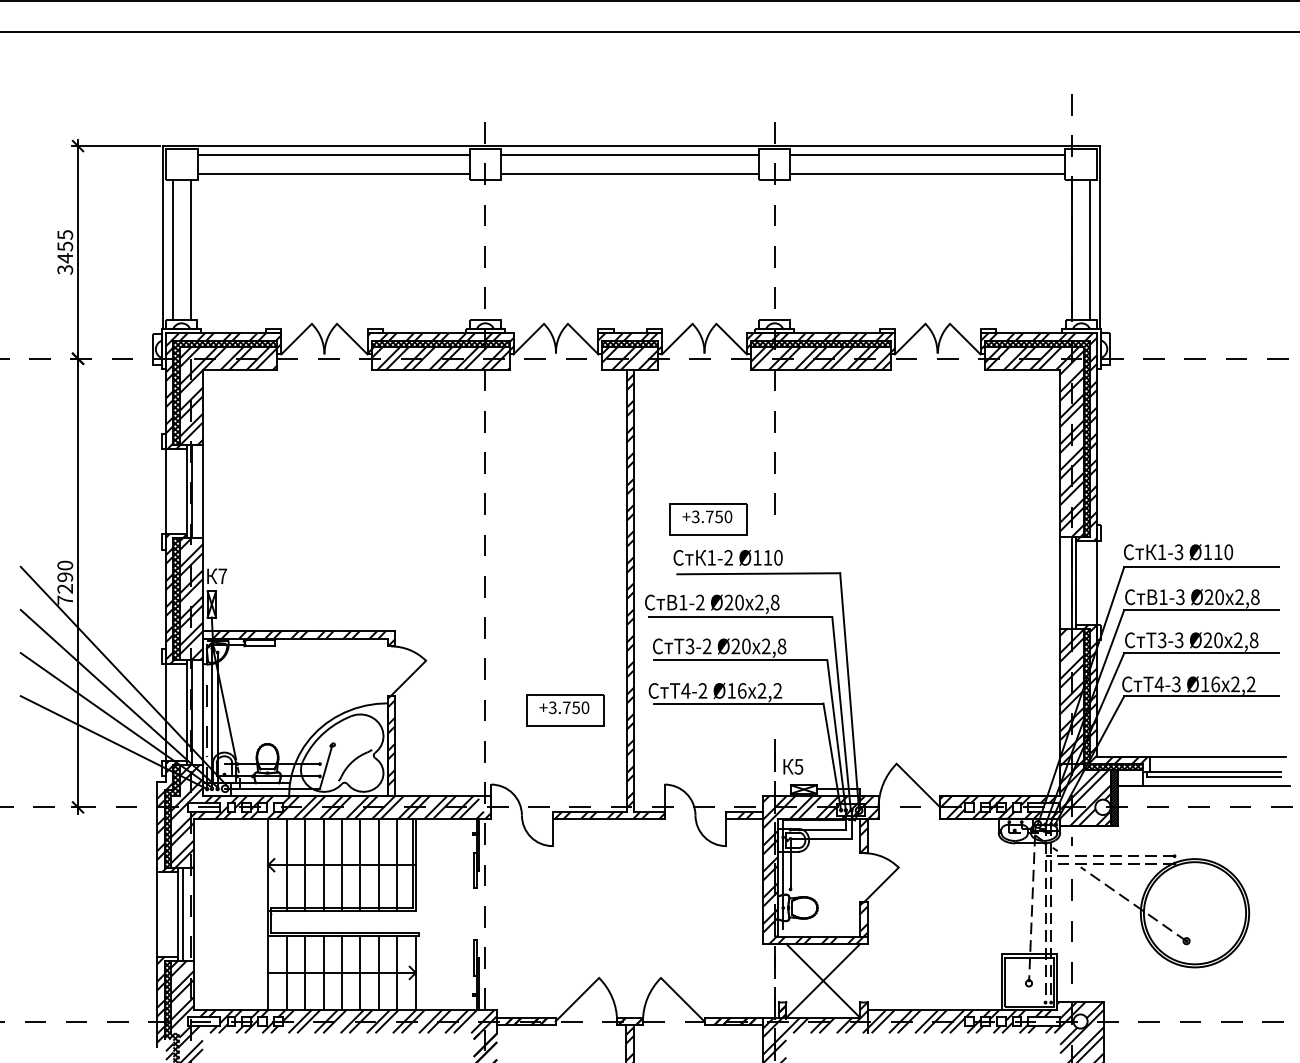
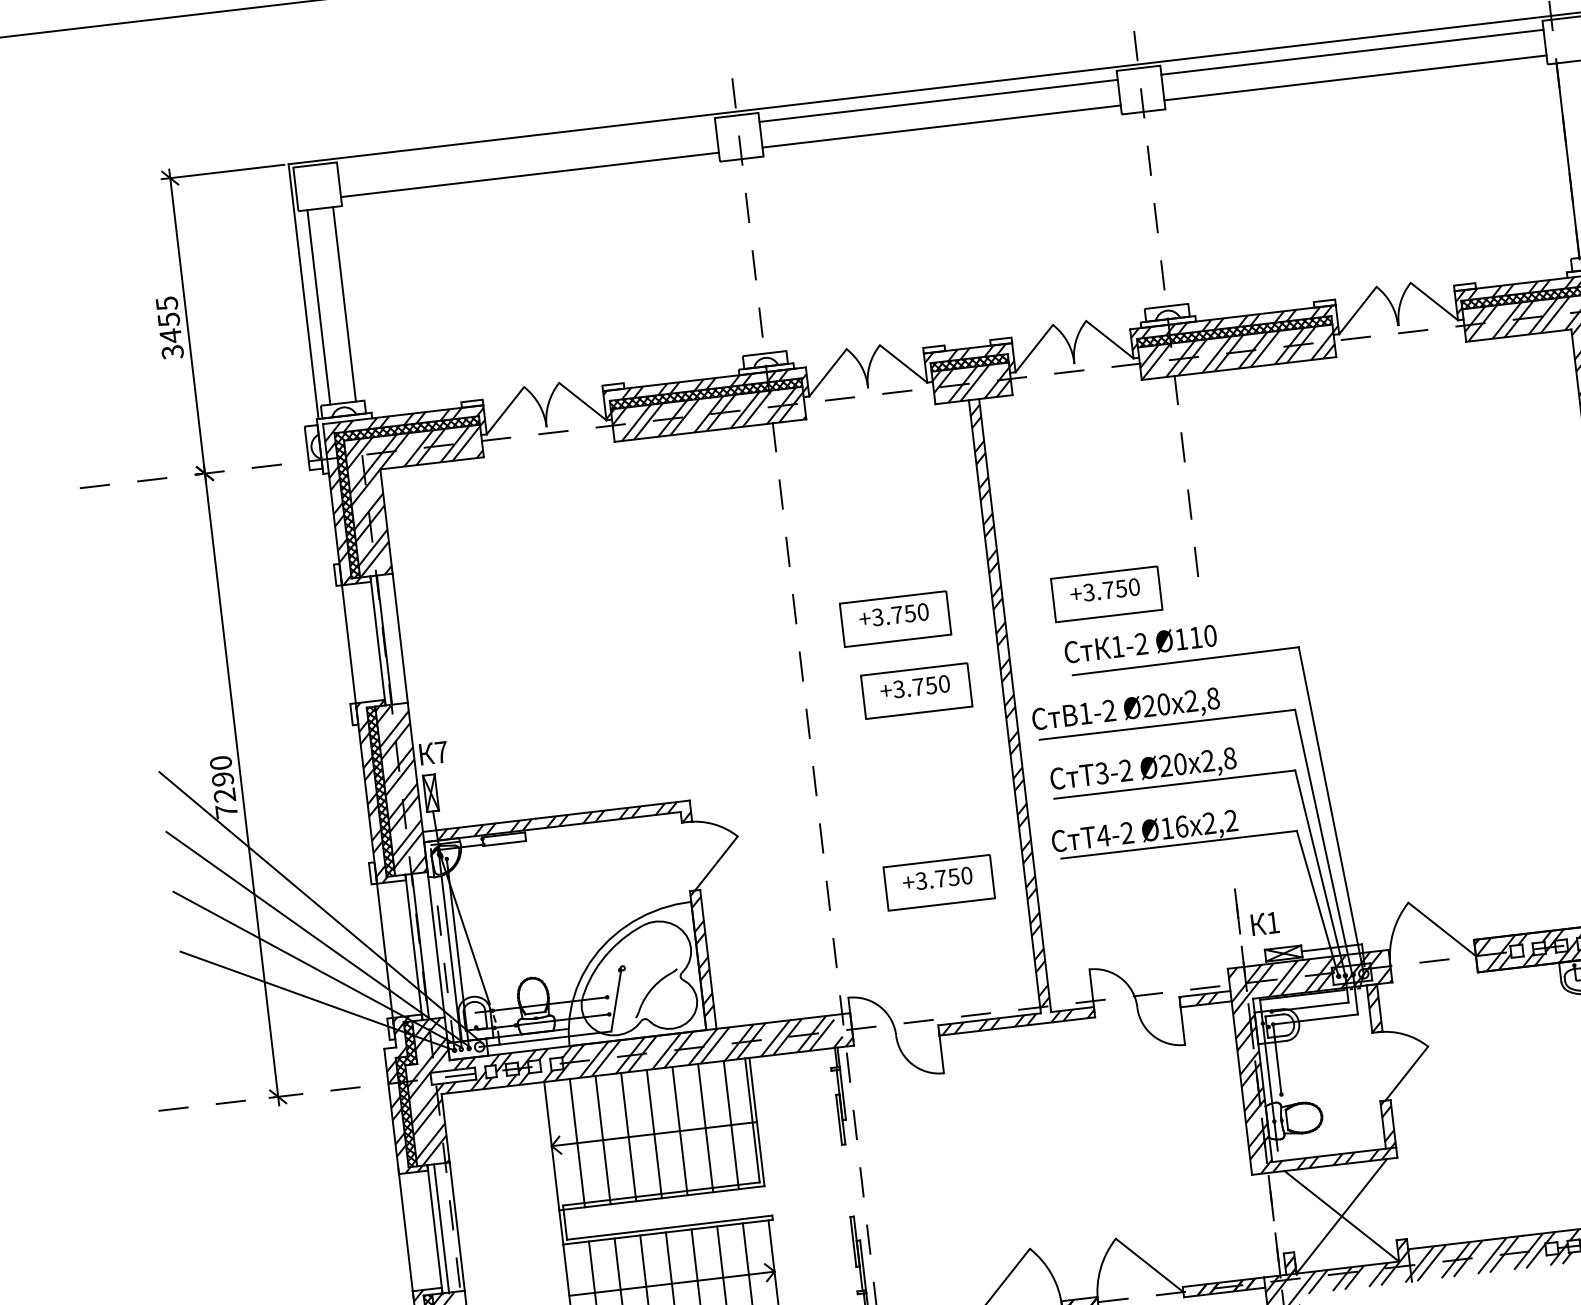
line: (333, 155) -> (526, 149), removed
part: (556, 519) -> (895, 618), added
part: (565, 572) -> (917, 691), added
text: (798, 766) -> (1272, 922), 5 -> 1

